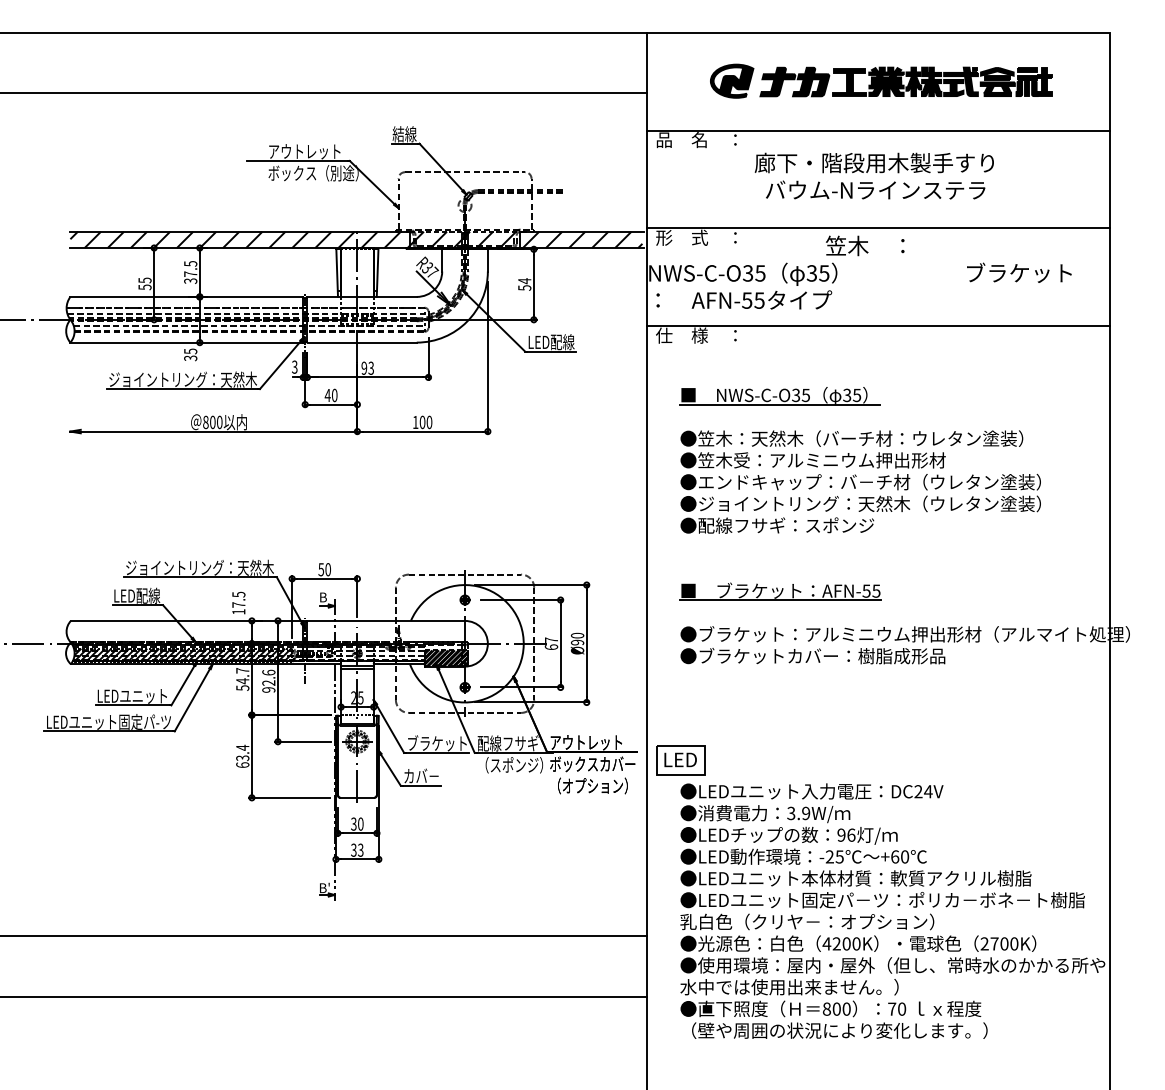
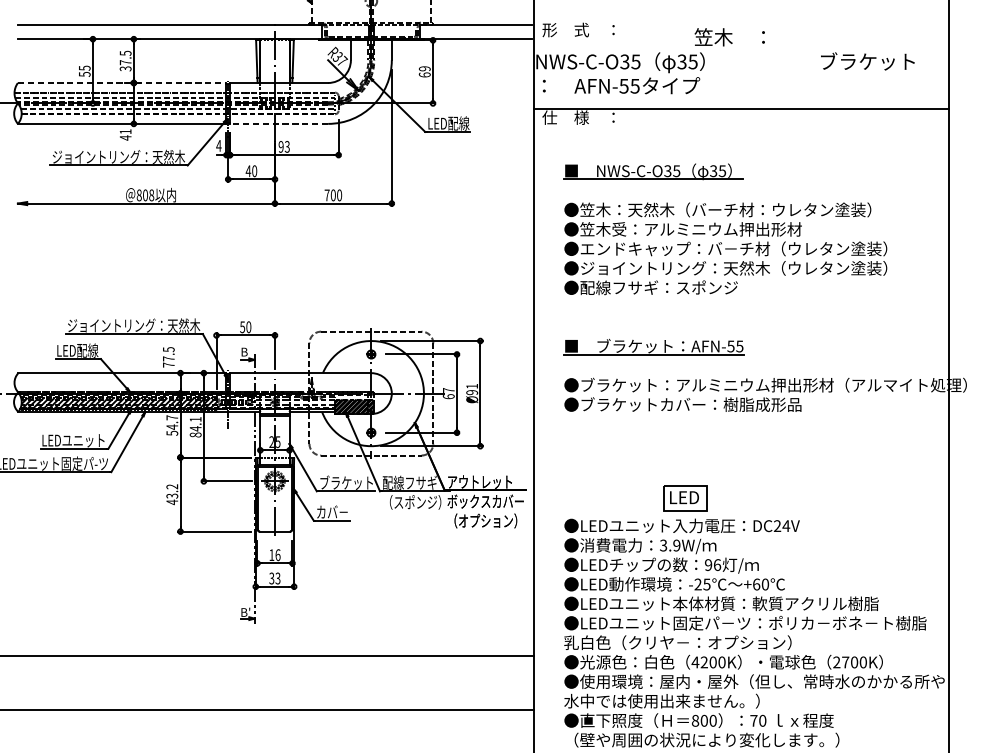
line: (878, 228) -> (741, 21), removed
hatch: (356, 239) -> (274, 31), removed
text: (524, 284) -> (424, 71), 54 -> 69
line: (187, 296) -> (122, 82), solid -> dashed
line: (362, 342) -> (279, 123), solid -> dashed
text: (190, 354) -> (125, 134), 35 -> 41
text: (294, 366) -> (218, 145), 3 -> 4
text: (219, 422) -> (151, 195), 800 -> 808
text: (415, 422) -> (327, 195), 100 -> 700
text: (238, 611) -> (168, 364), 17.5 -> 77.5
text: (577, 635) -> (472, 386), Ø90 -> Ø91
text: (268, 680) -> (195, 426), 92.6 -> 84.1
text: (242, 756) -> (172, 494), 63.4 -> 43.2
part: (680, 760) -> (684, 498), moved
text: (357, 823) -> (275, 554), 30 -> 16

